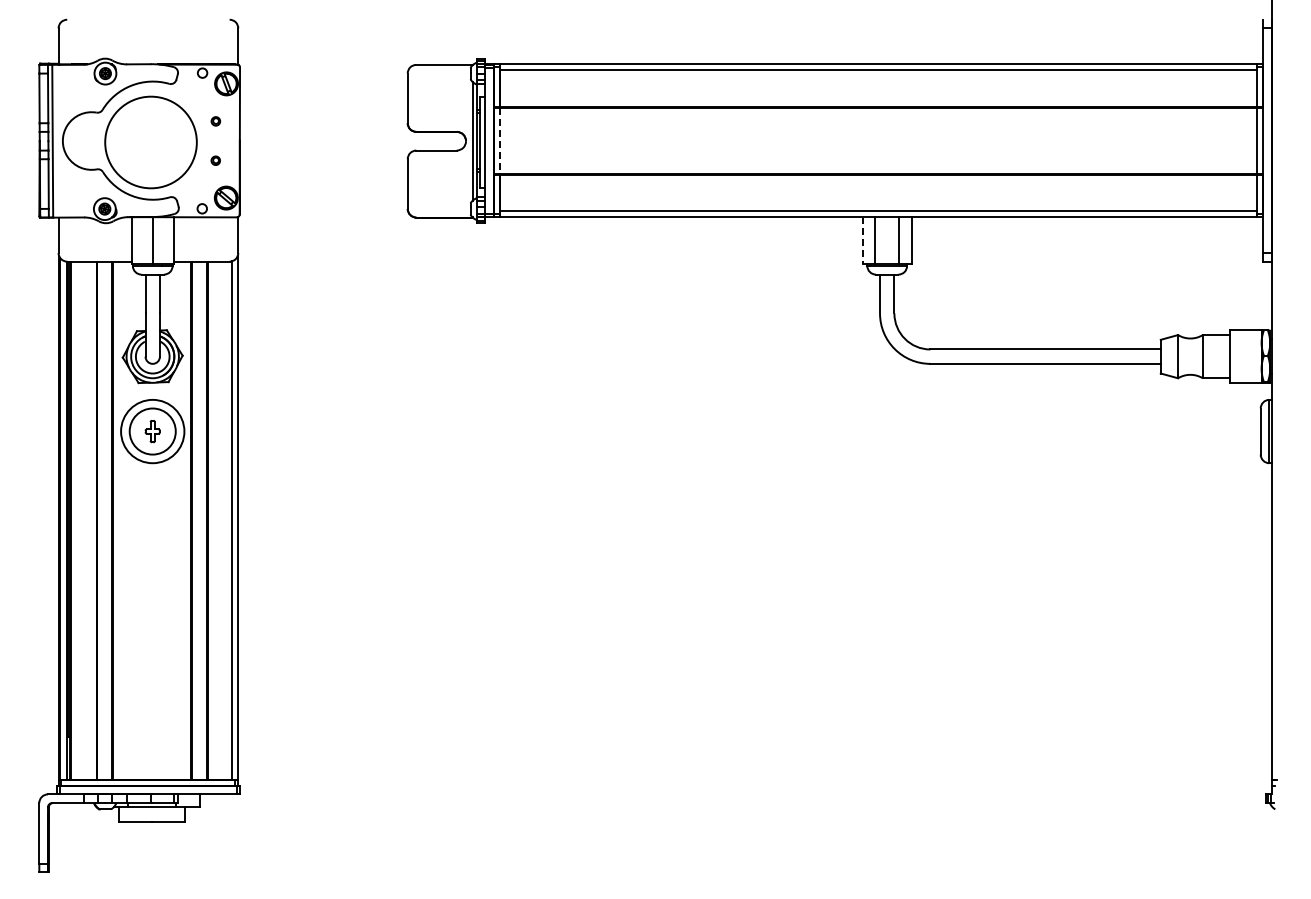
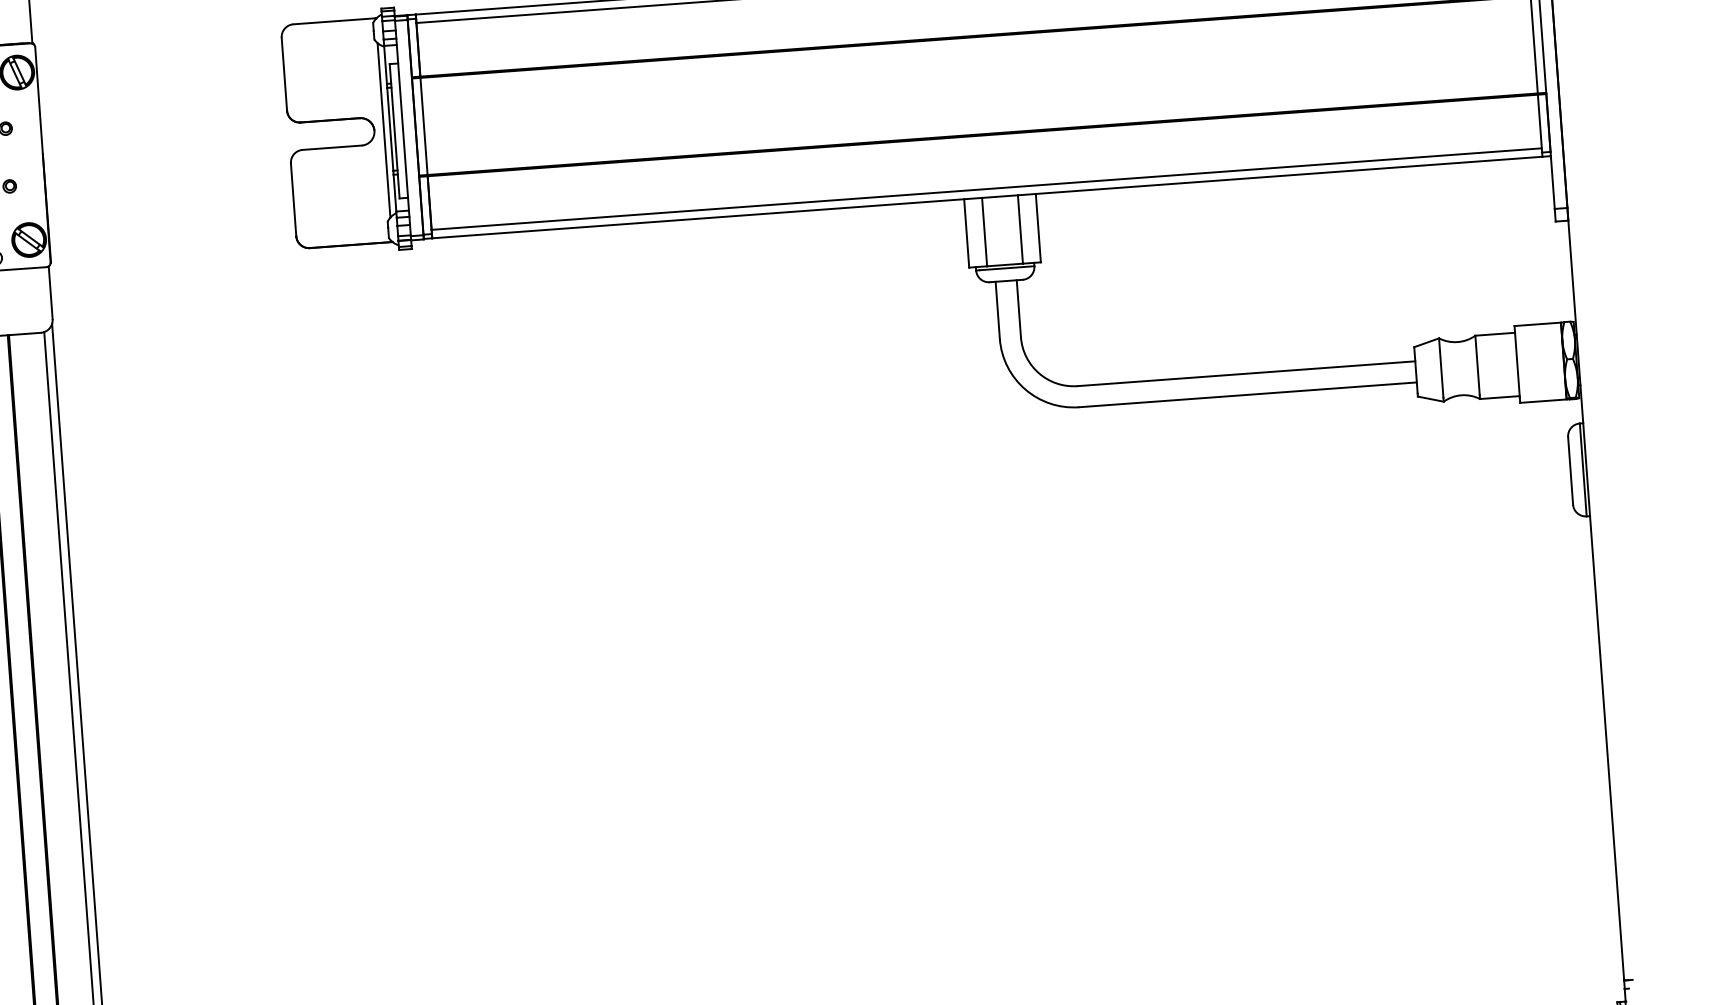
line: (499, 141) -> (423, 127), dashed -> solid
line: (862, 240) -> (966, 233), dashed -> solid

